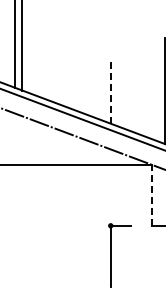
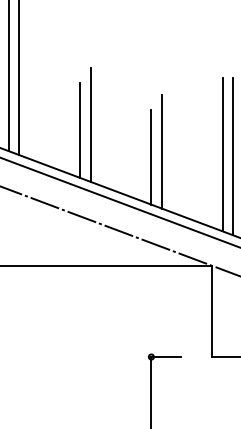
line: (70, 70) -> (91, 125), added
line: (63, 73) -> (80, 129), added
line: (117, 88) -> (161, 152), added
line: (158, 89) -> (222, 153), added
line: (110, 91) -> (151, 156), dashed -> solid
line: (151, 195) -> (212, 311), dashed -> solid

